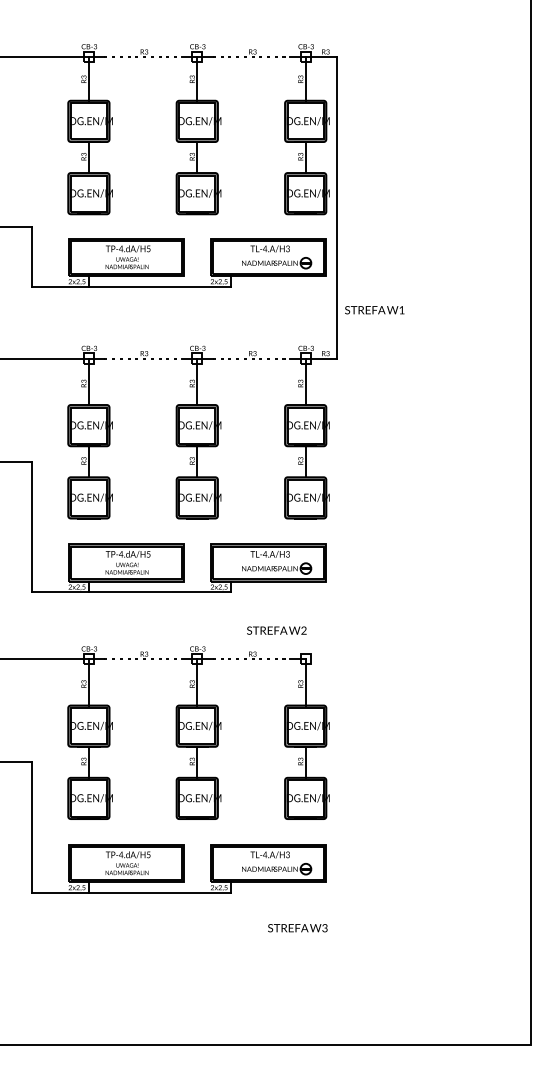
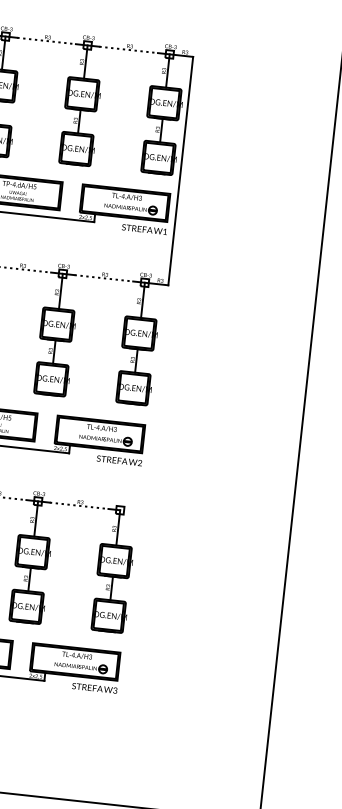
text: (374, 310) -> (144, 229), moved
text: (276, 630) -> (119, 460), moved
text: (297, 928) -> (94, 688), moved

